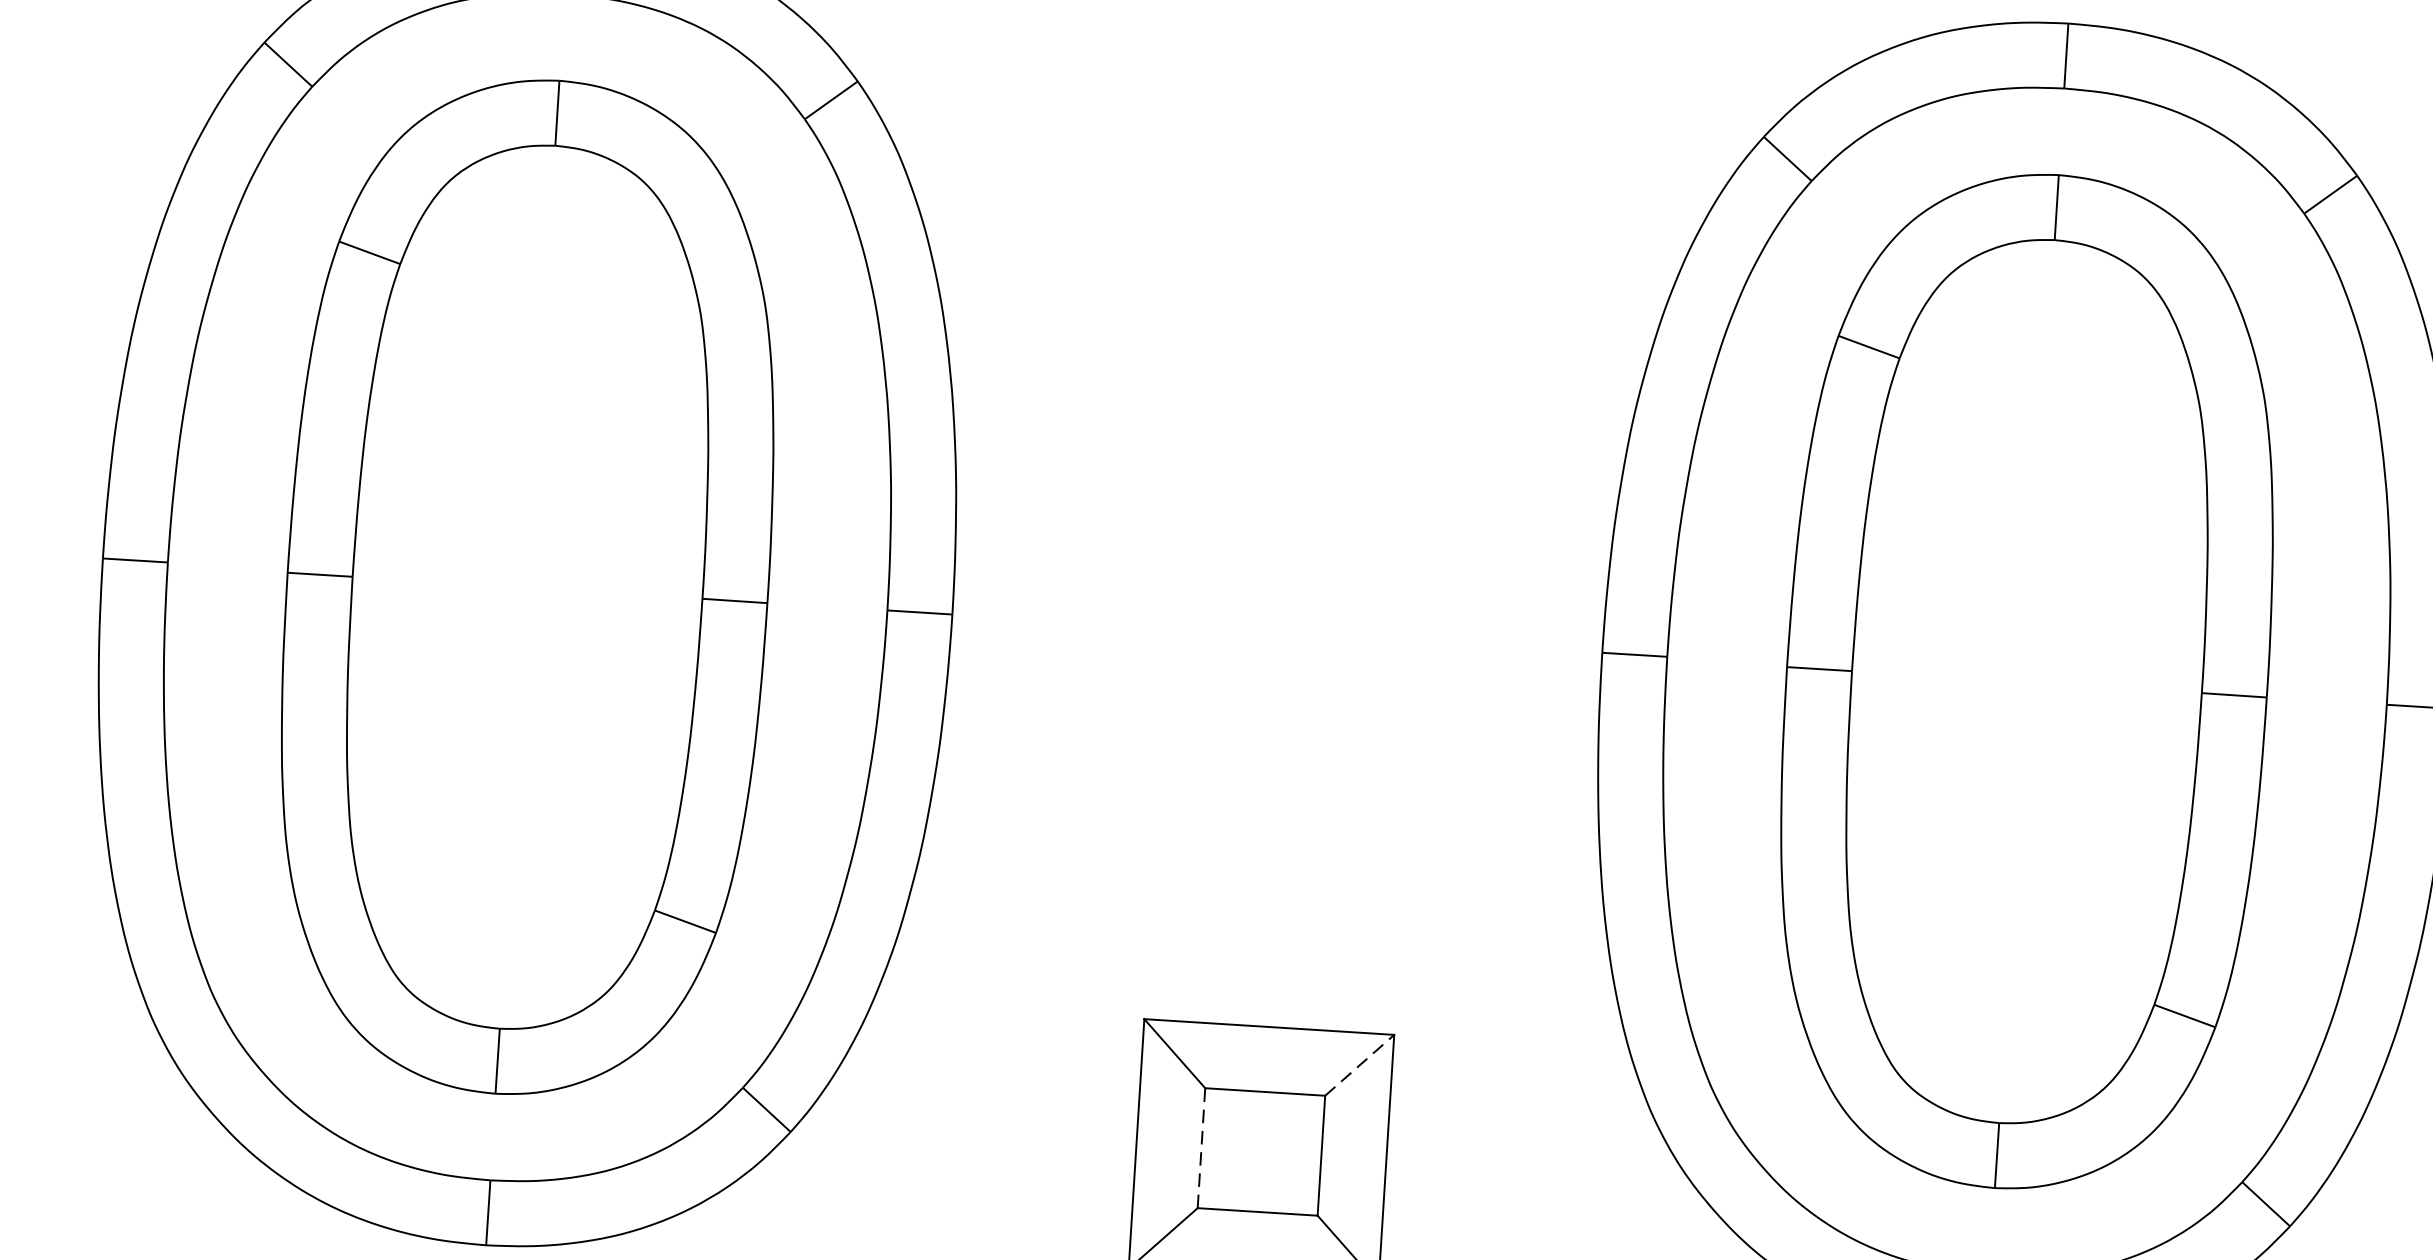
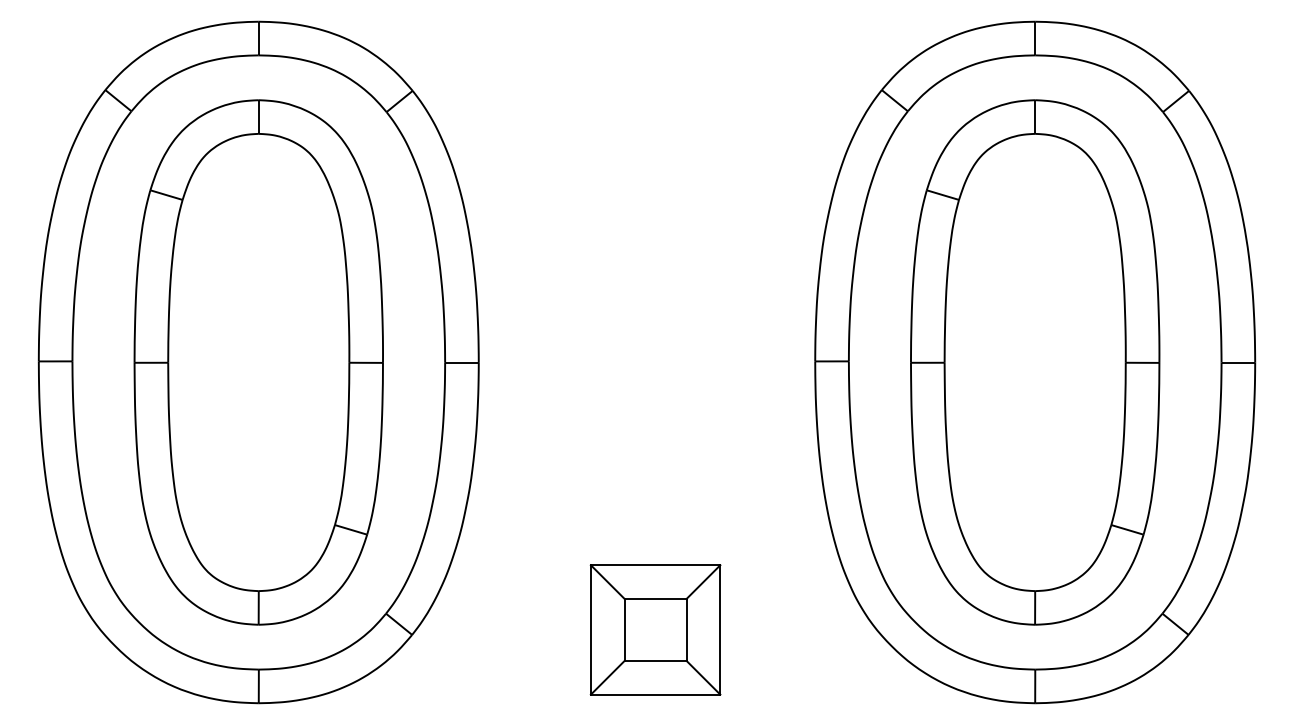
line: (1359, 1066) -> (703, 582), dashed -> solid
line: (1201, 1147) -> (624, 629), dashed -> solid

